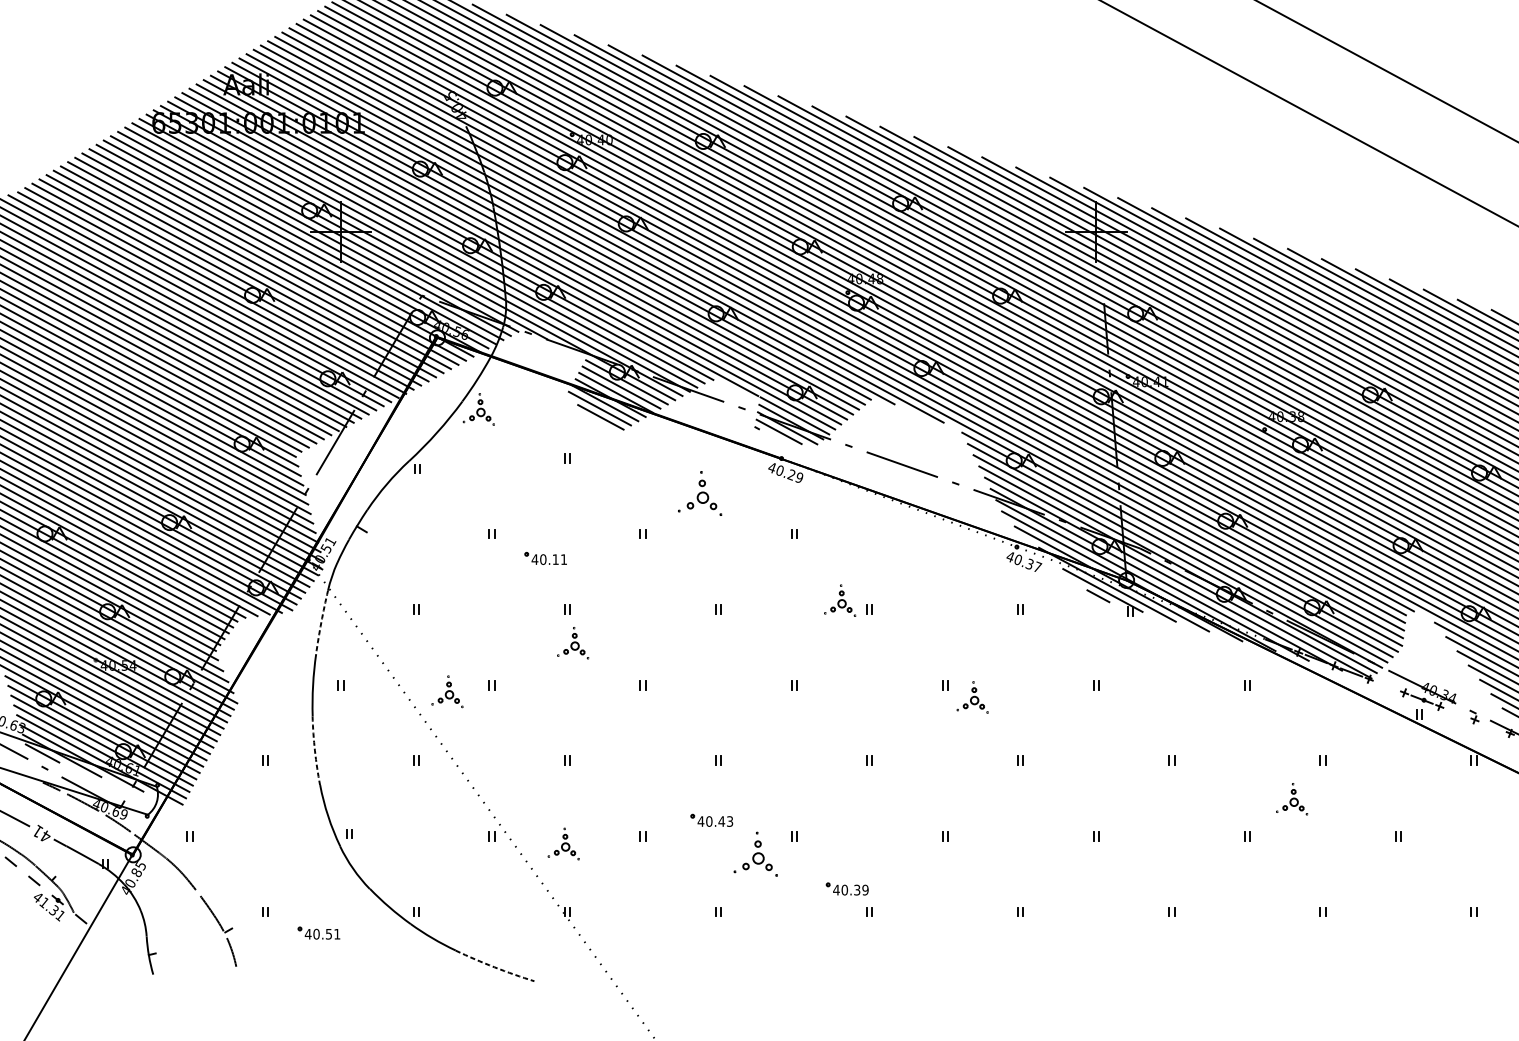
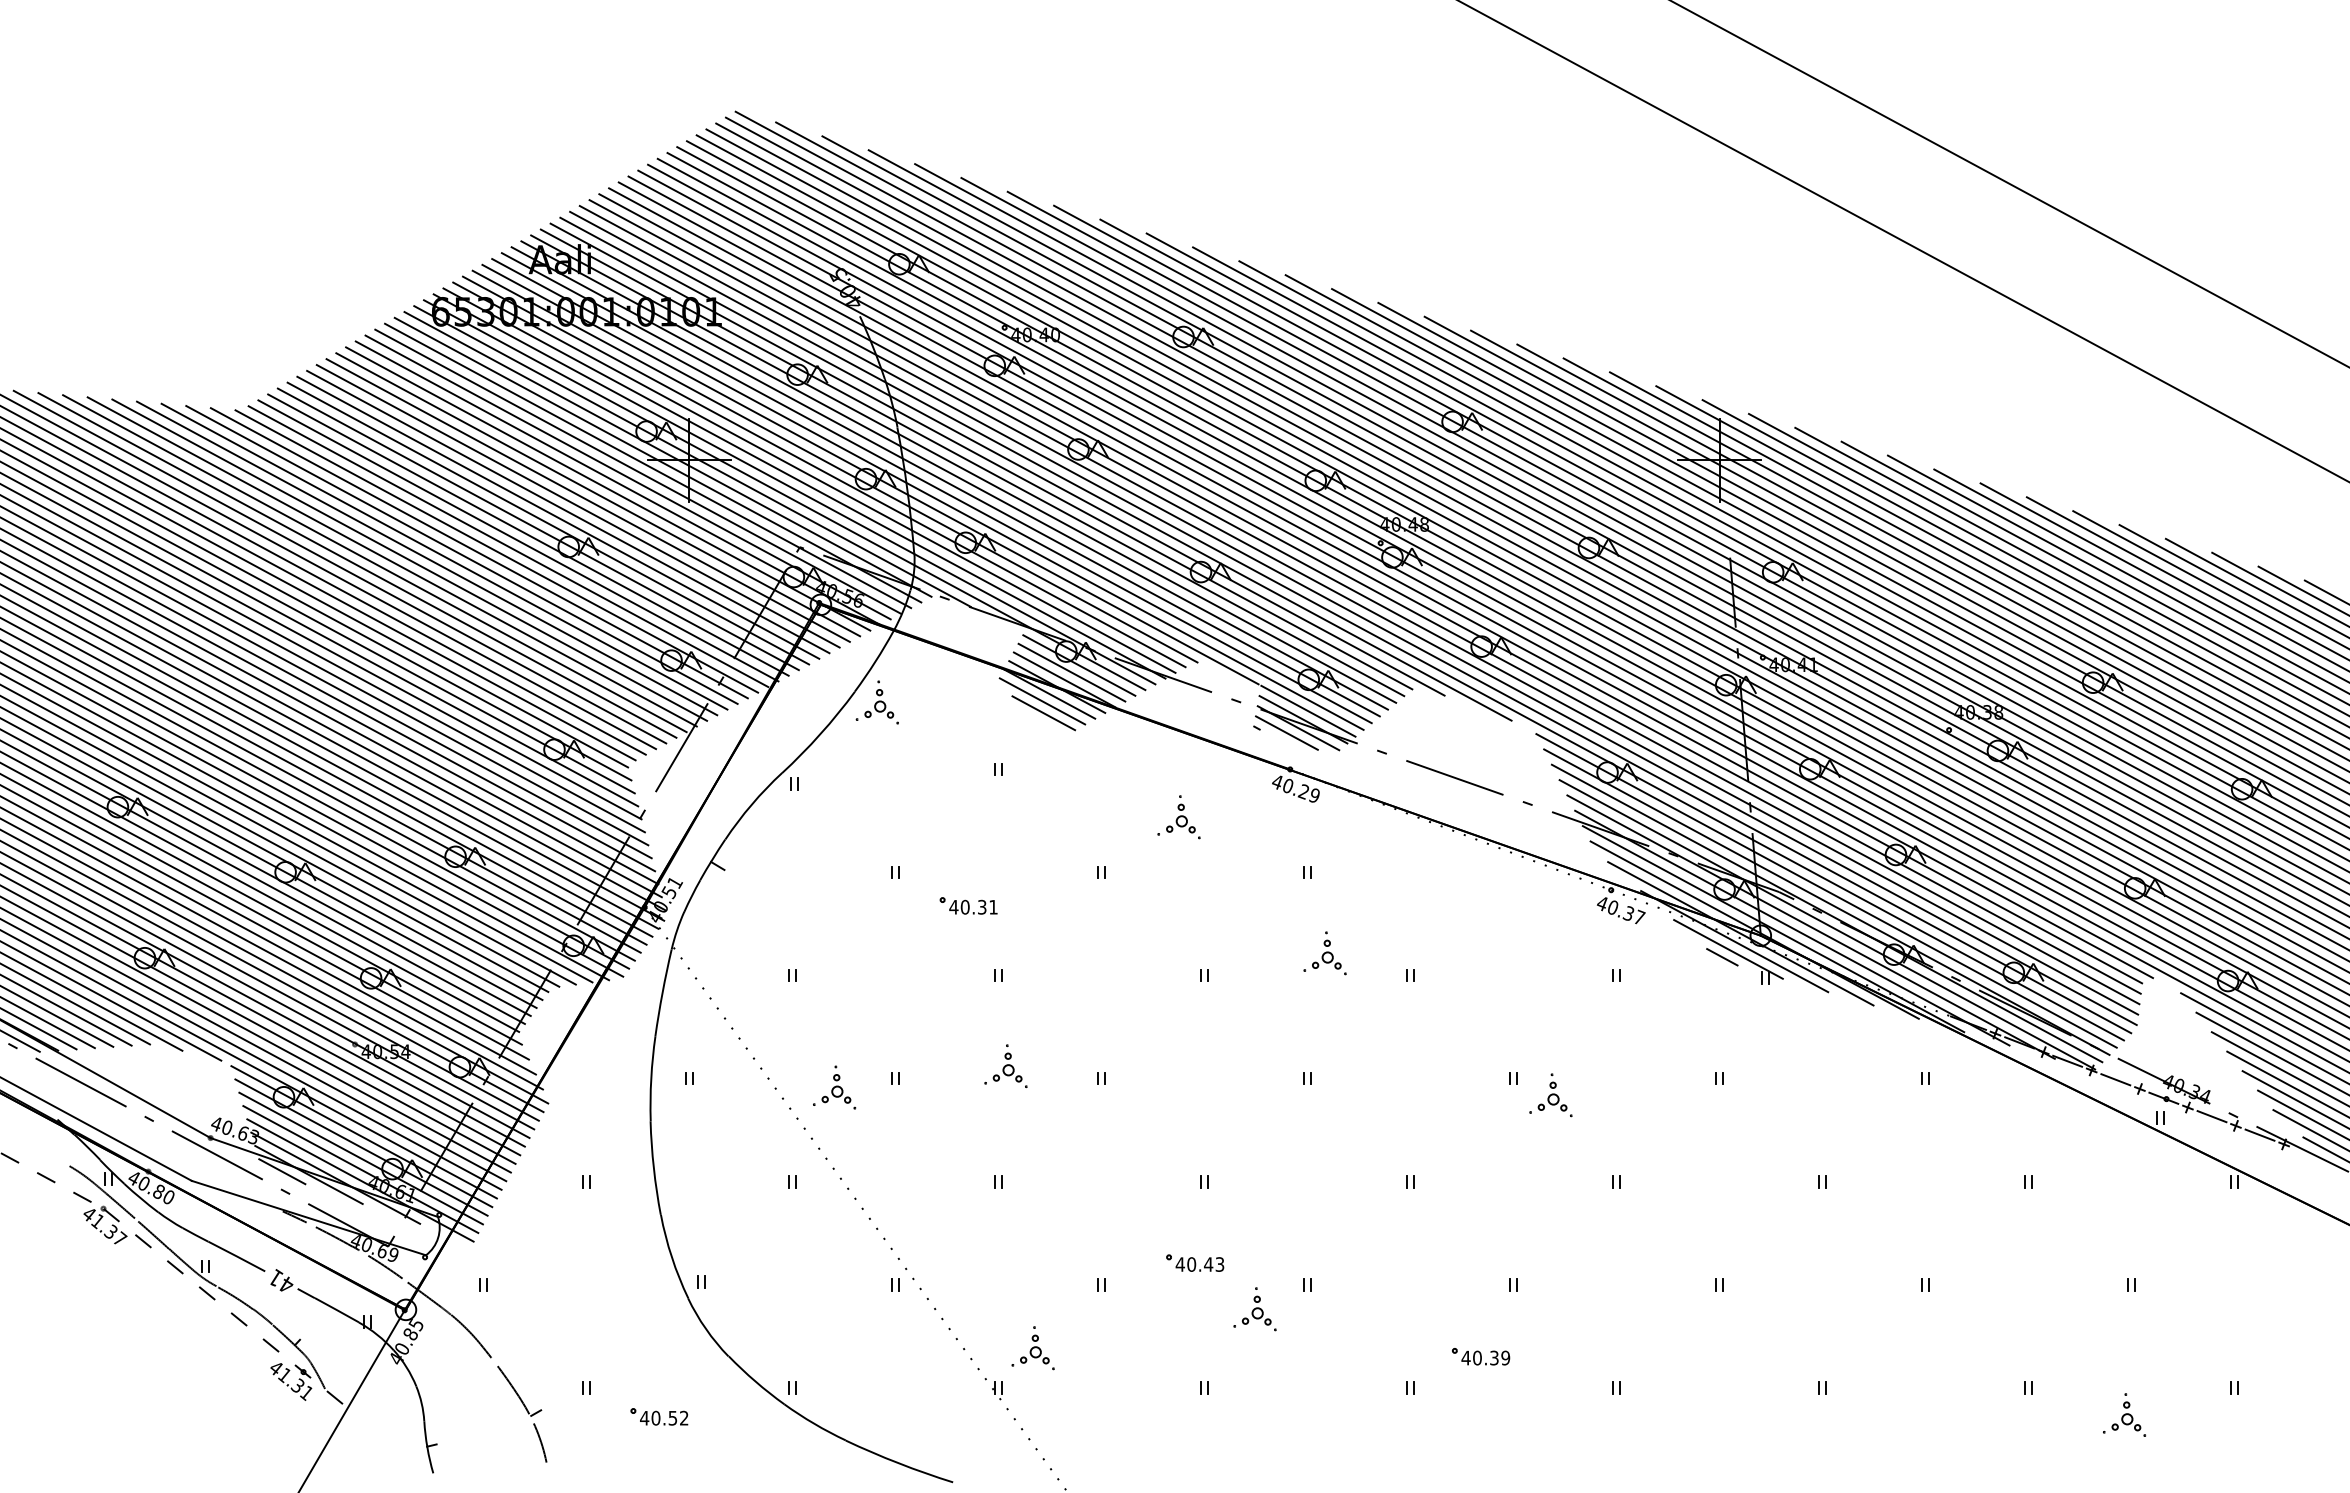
part: (699, 493) -> (1178, 817), size x0.71
text: (555, 559) -> (982, 906), 40.11 -> 40.31
part: (839, 600) -> (1324, 953), moved
arc: (321, 622) -> (662, 992), dashed -> solid
part: (572, 643) -> (1005, 1066), moved
line: (1386, 685) -> (2115, 1079), added
line: (1457, 713) -> (2211, 1116), added
line: (1492, 726) -> (2259, 1134), added
arc: (314, 751) -> (653, 1168), dashed -> solid
part: (1292, 798) -> (2124, 1414), moved
part: (563, 844) -> (1032, 1348), moved
part: (755, 854) -> (1254, 1309), size x0.71
part: (847, 888) -> (1481, 1356), moved
text: (337, 933) -> (684, 1417), 40.51 -> 40.52
arc: (494, 967) -> (898, 1463), dashed -> solid

